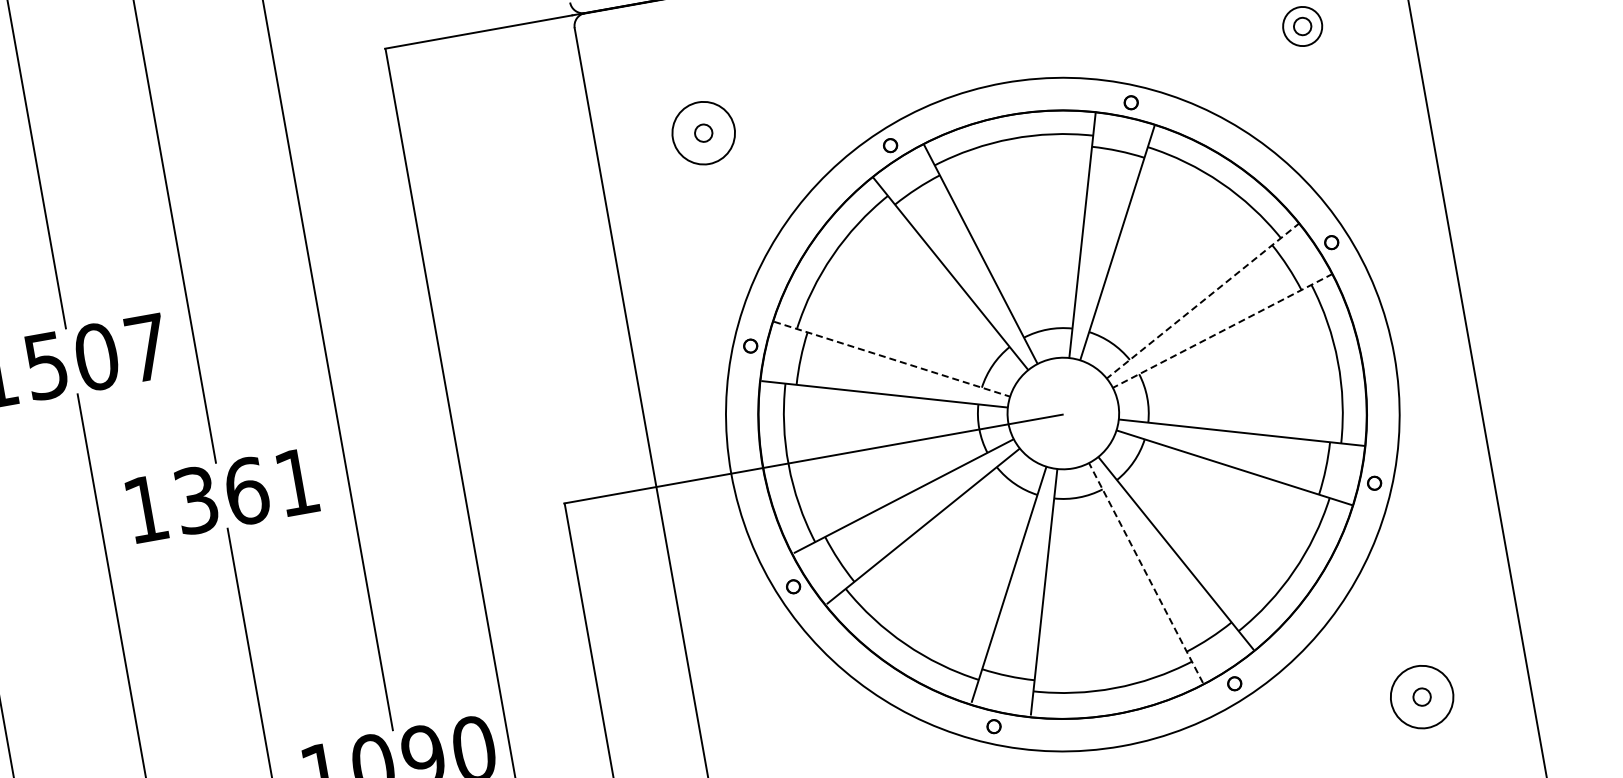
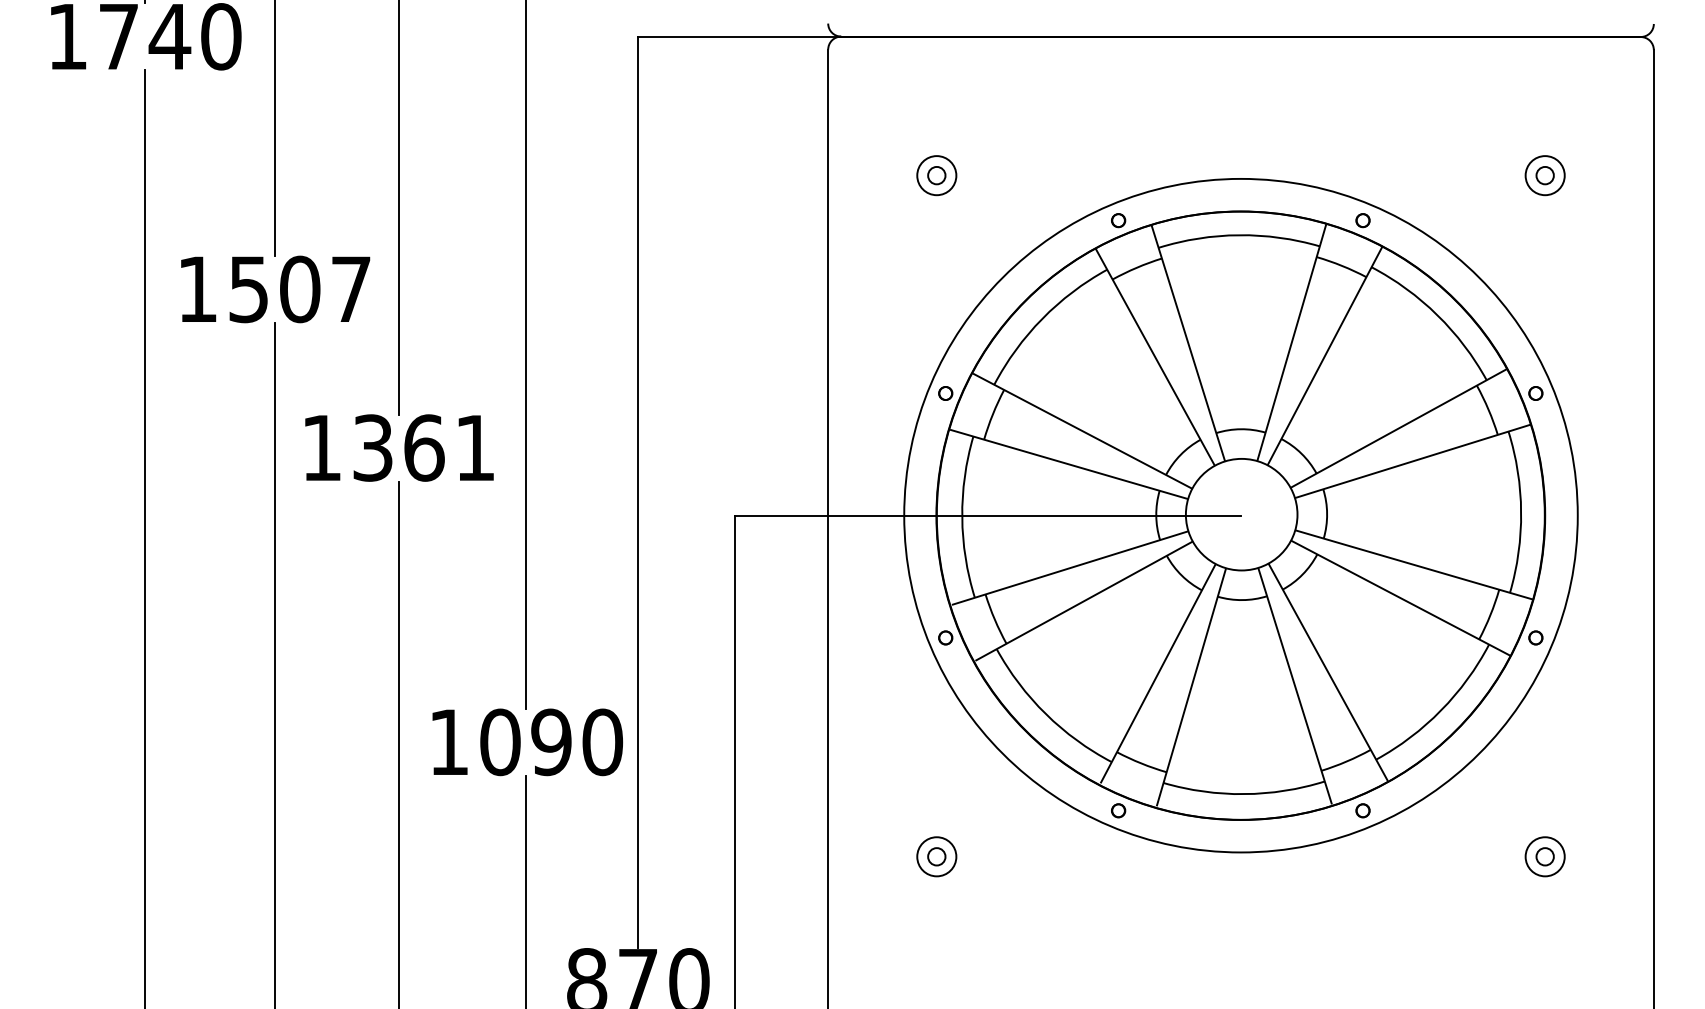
circle: (703, 133) -> (936, 175), size x0.62
line: (1203, 301) -> (1399, 428), dashed -> solid
line: (1223, 331) -> (1413, 461), dashed -> solid
line: (892, 359) -> (1082, 431), dashed -> solid
line: (1146, 573) -> (1295, 686), dashed -> solid
circle: (1421, 696) -> (1544, 856), size x0.62

